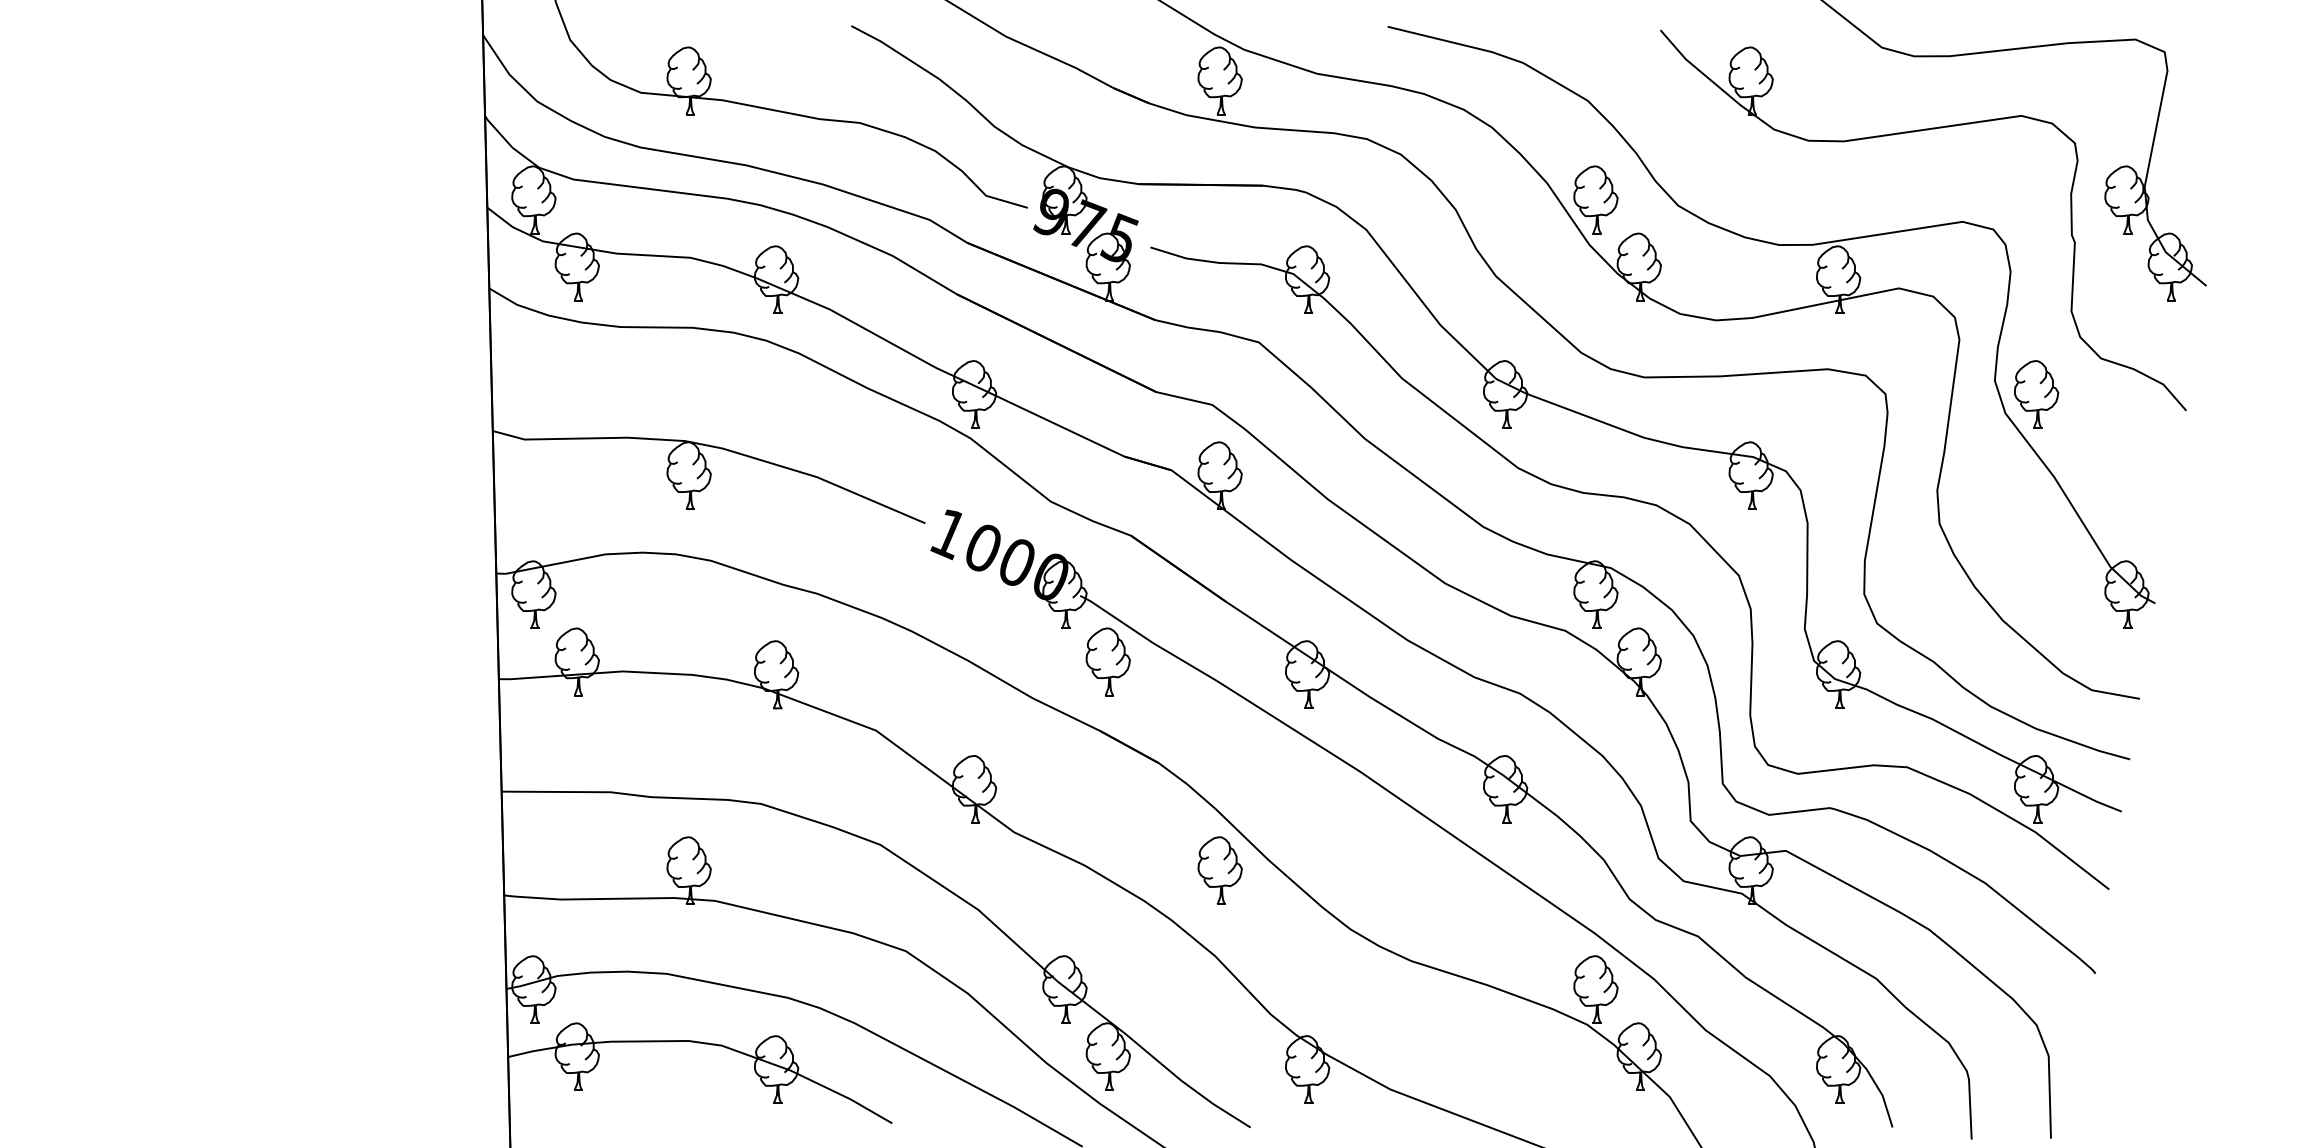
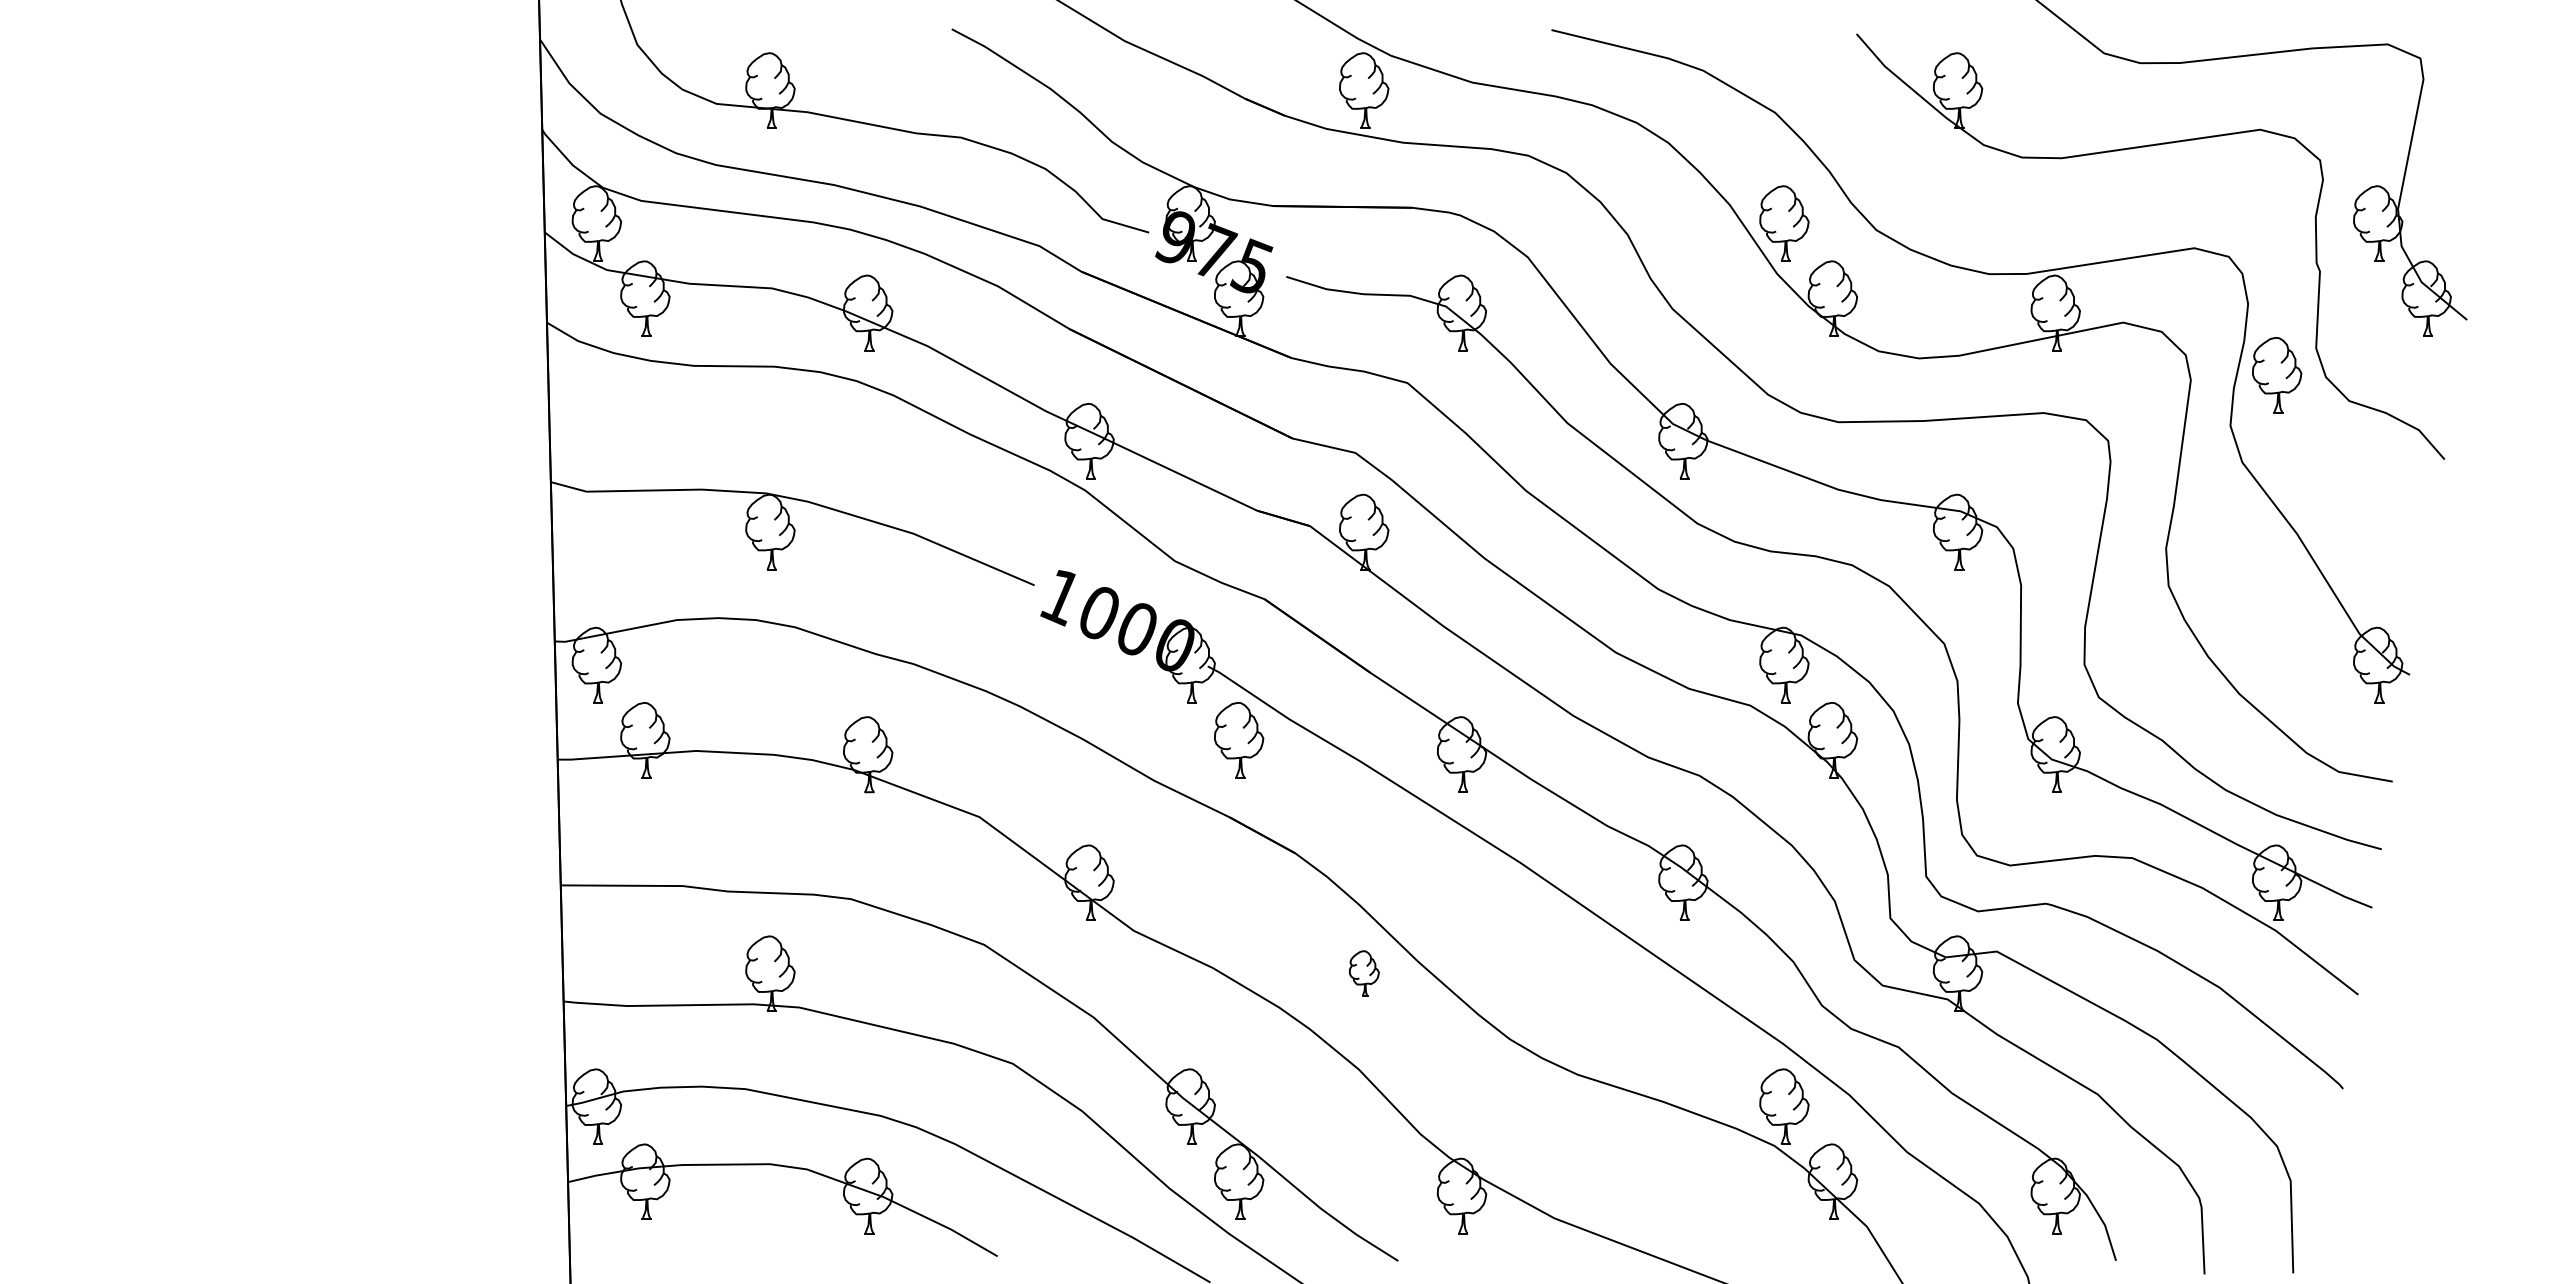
part: (2036, 394) -> (2277, 375), moved
part: (1220, 870) -> (1364, 973), size x0.6

